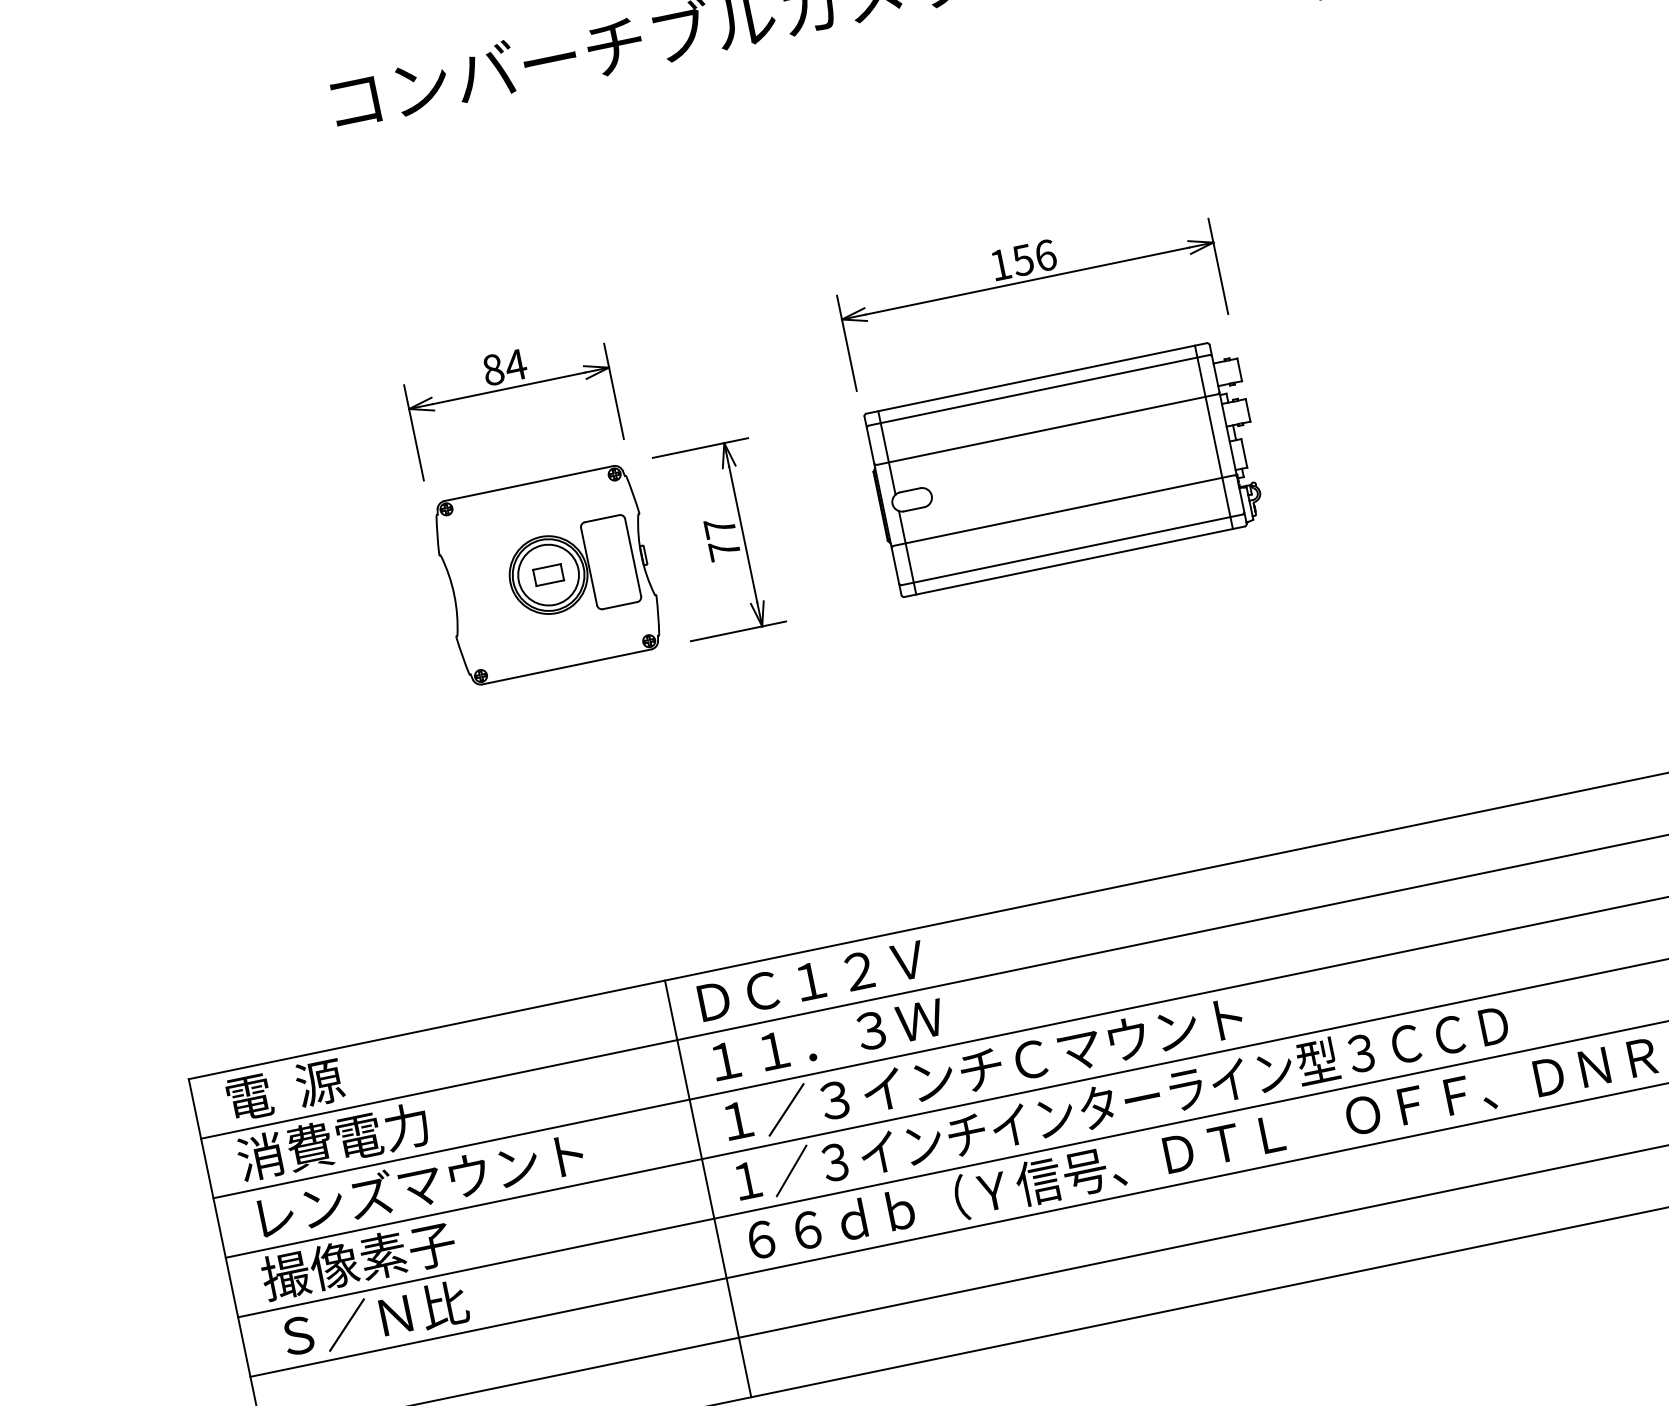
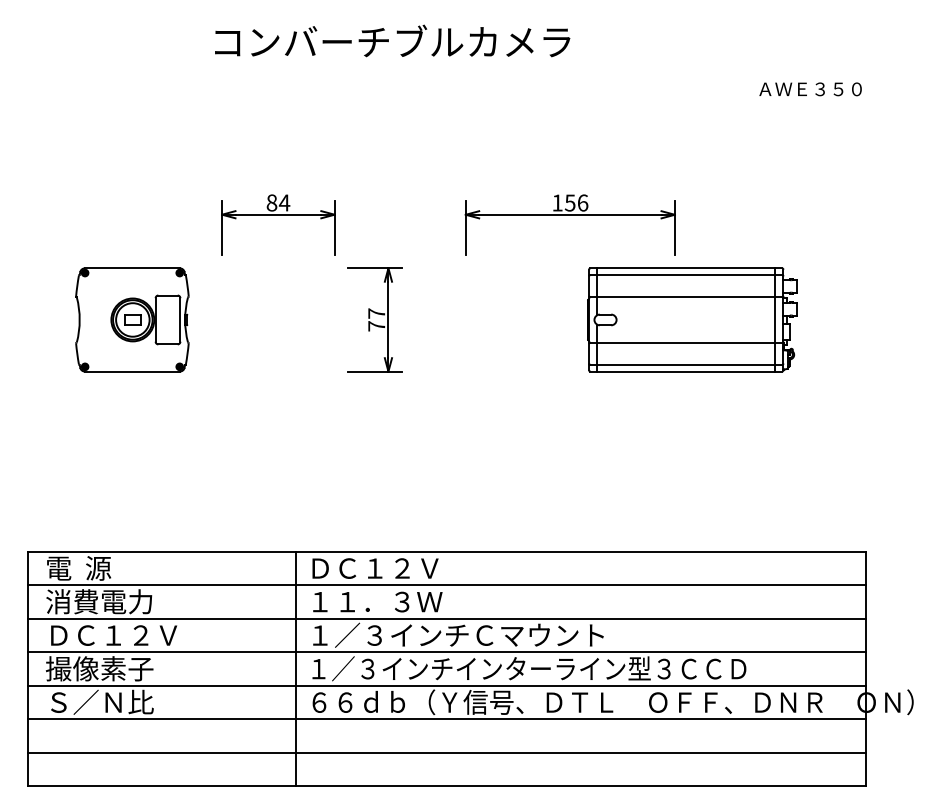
part: (1066, 467) -> (692, 319), moved
part: (547, 574) -> (132, 319), moved
text: (420, 1184) -> (141, 634), レンズマウント -> ＤＣ１２Ｖ

